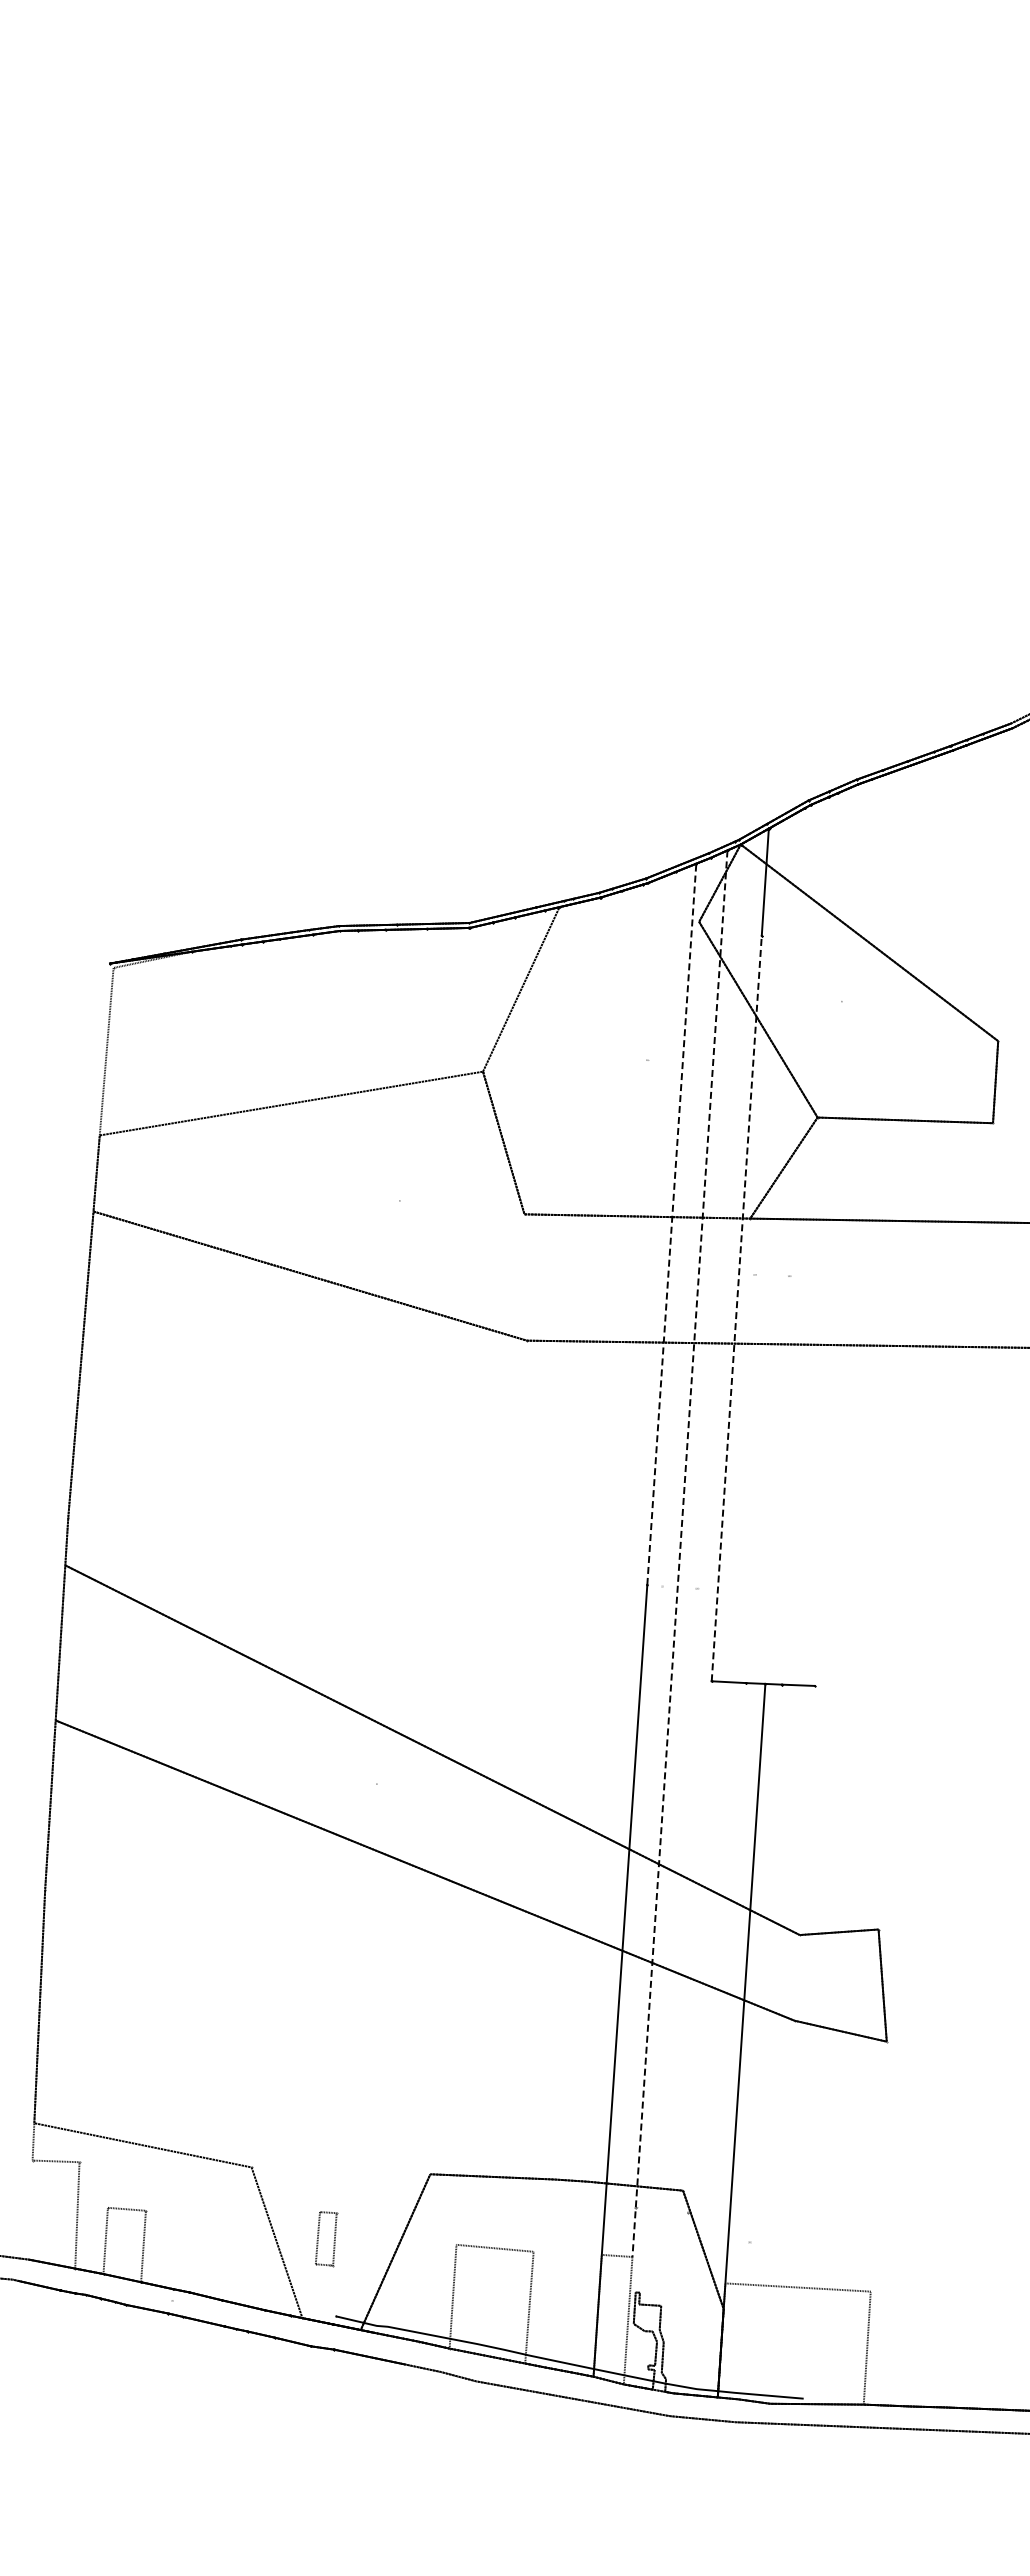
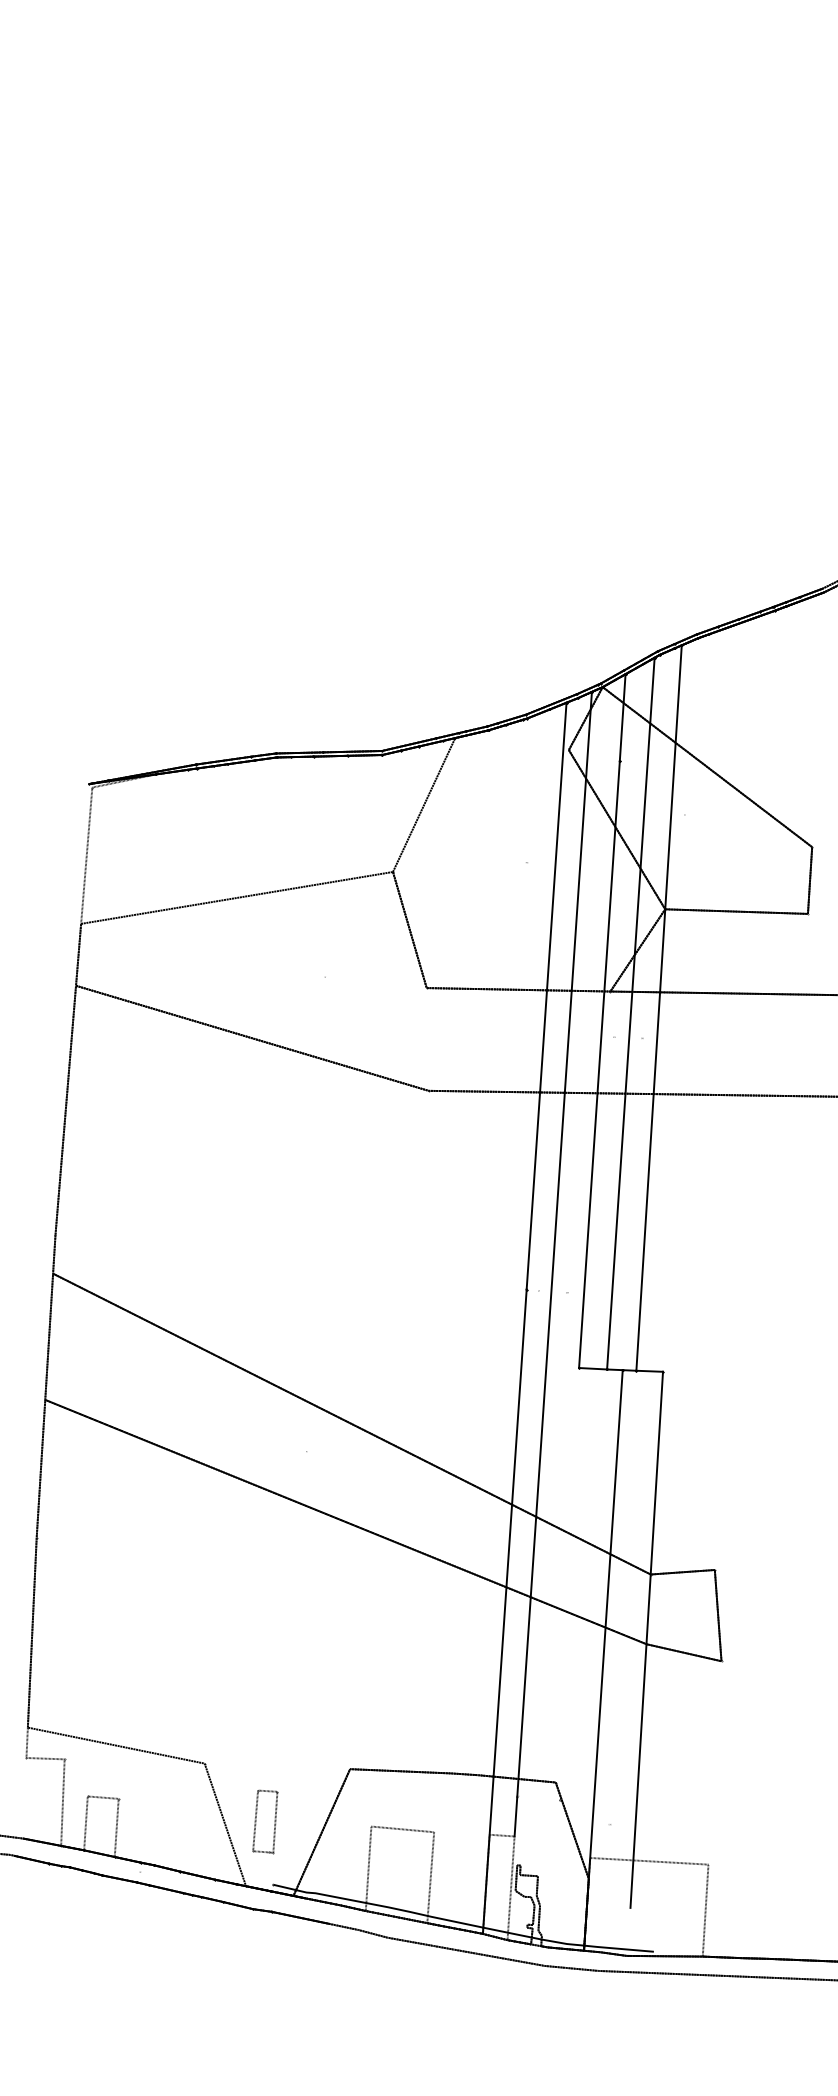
line: (671, 1223) -> (546, 995), dashed -> solid
line: (809, 1238) -> (658, 1007), added
line: (775, 1245) -> (630, 1013), added
line: (736, 1308) -> (599, 1064), dashed -> solid
line: (680, 1553) -> (553, 1264), dashed -> solid
line: (794, 2014) -> (646, 1639), added
part: (326, 2238) -> (265, 1821), size x1.43

